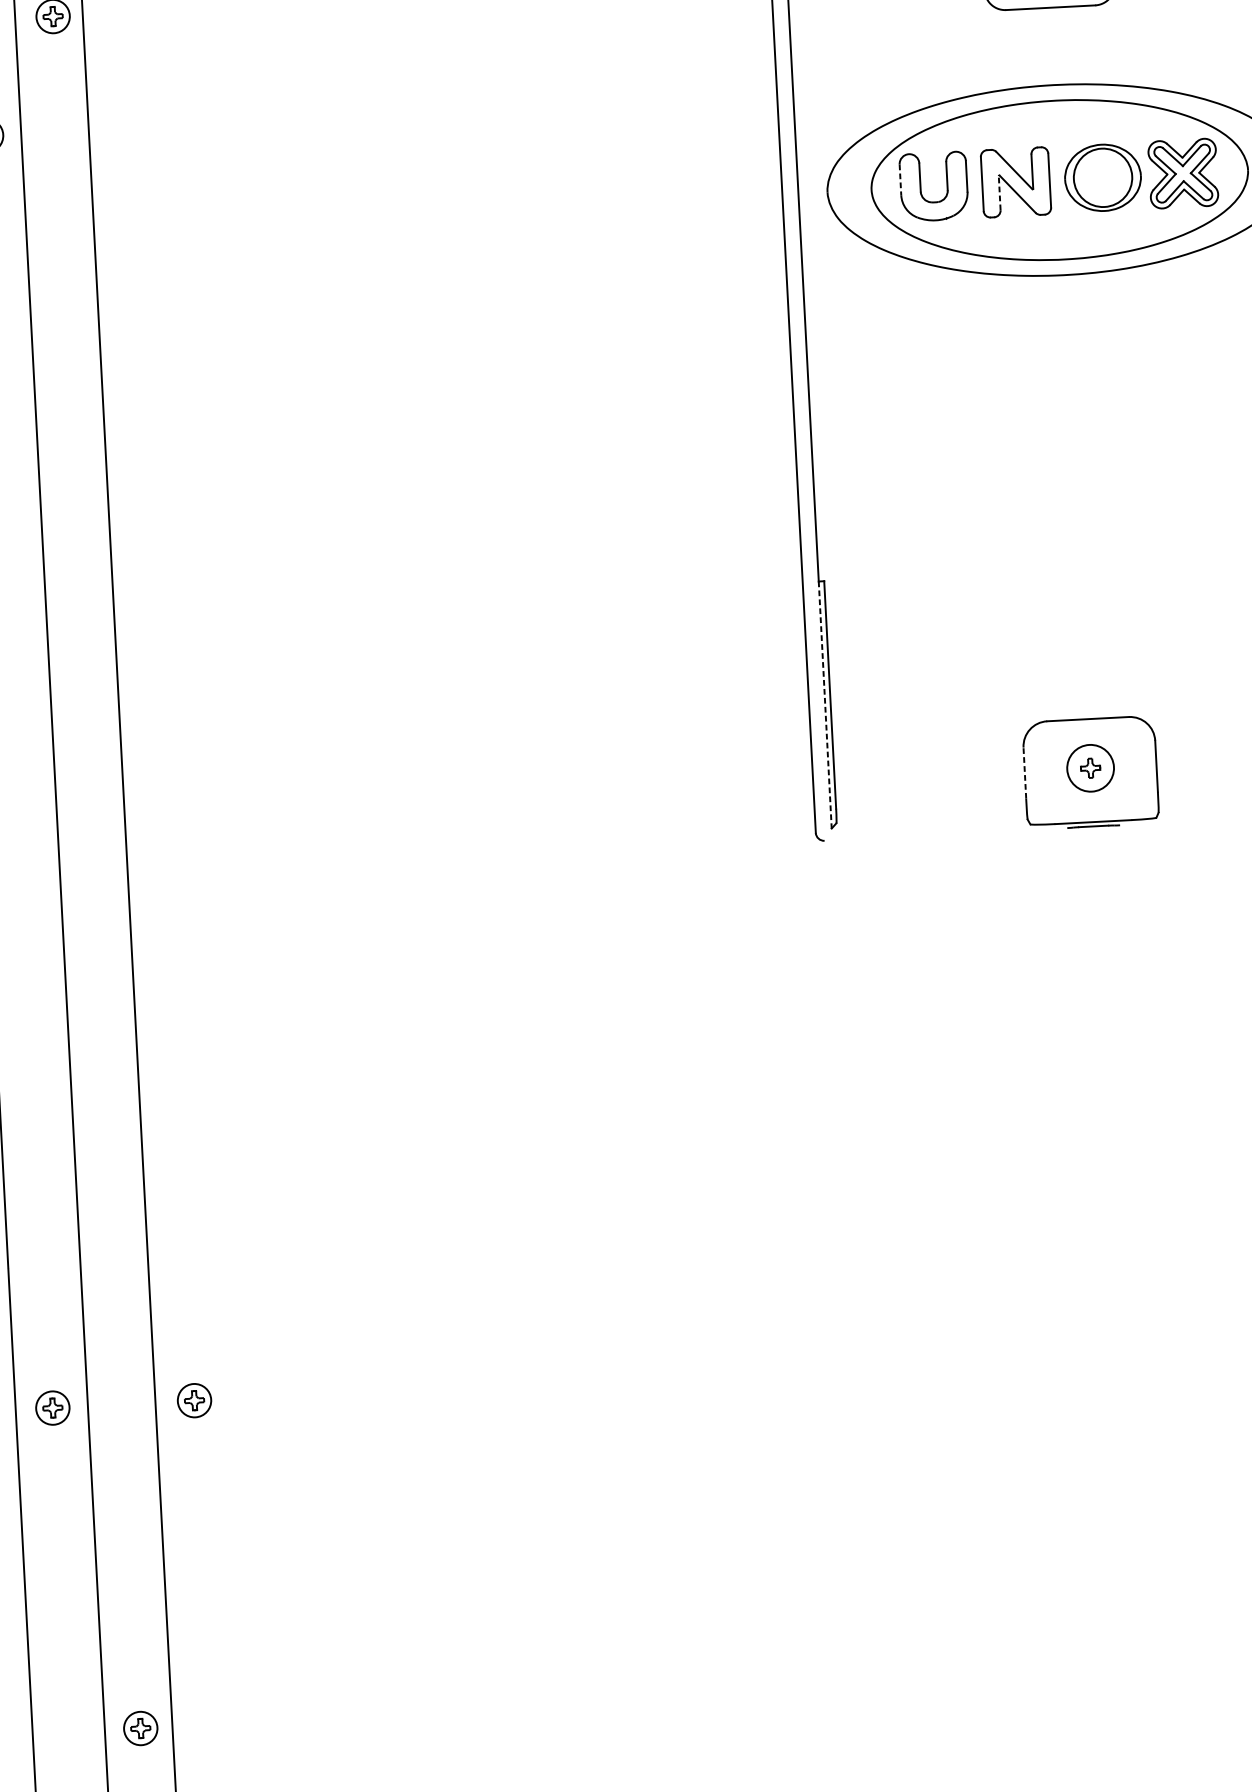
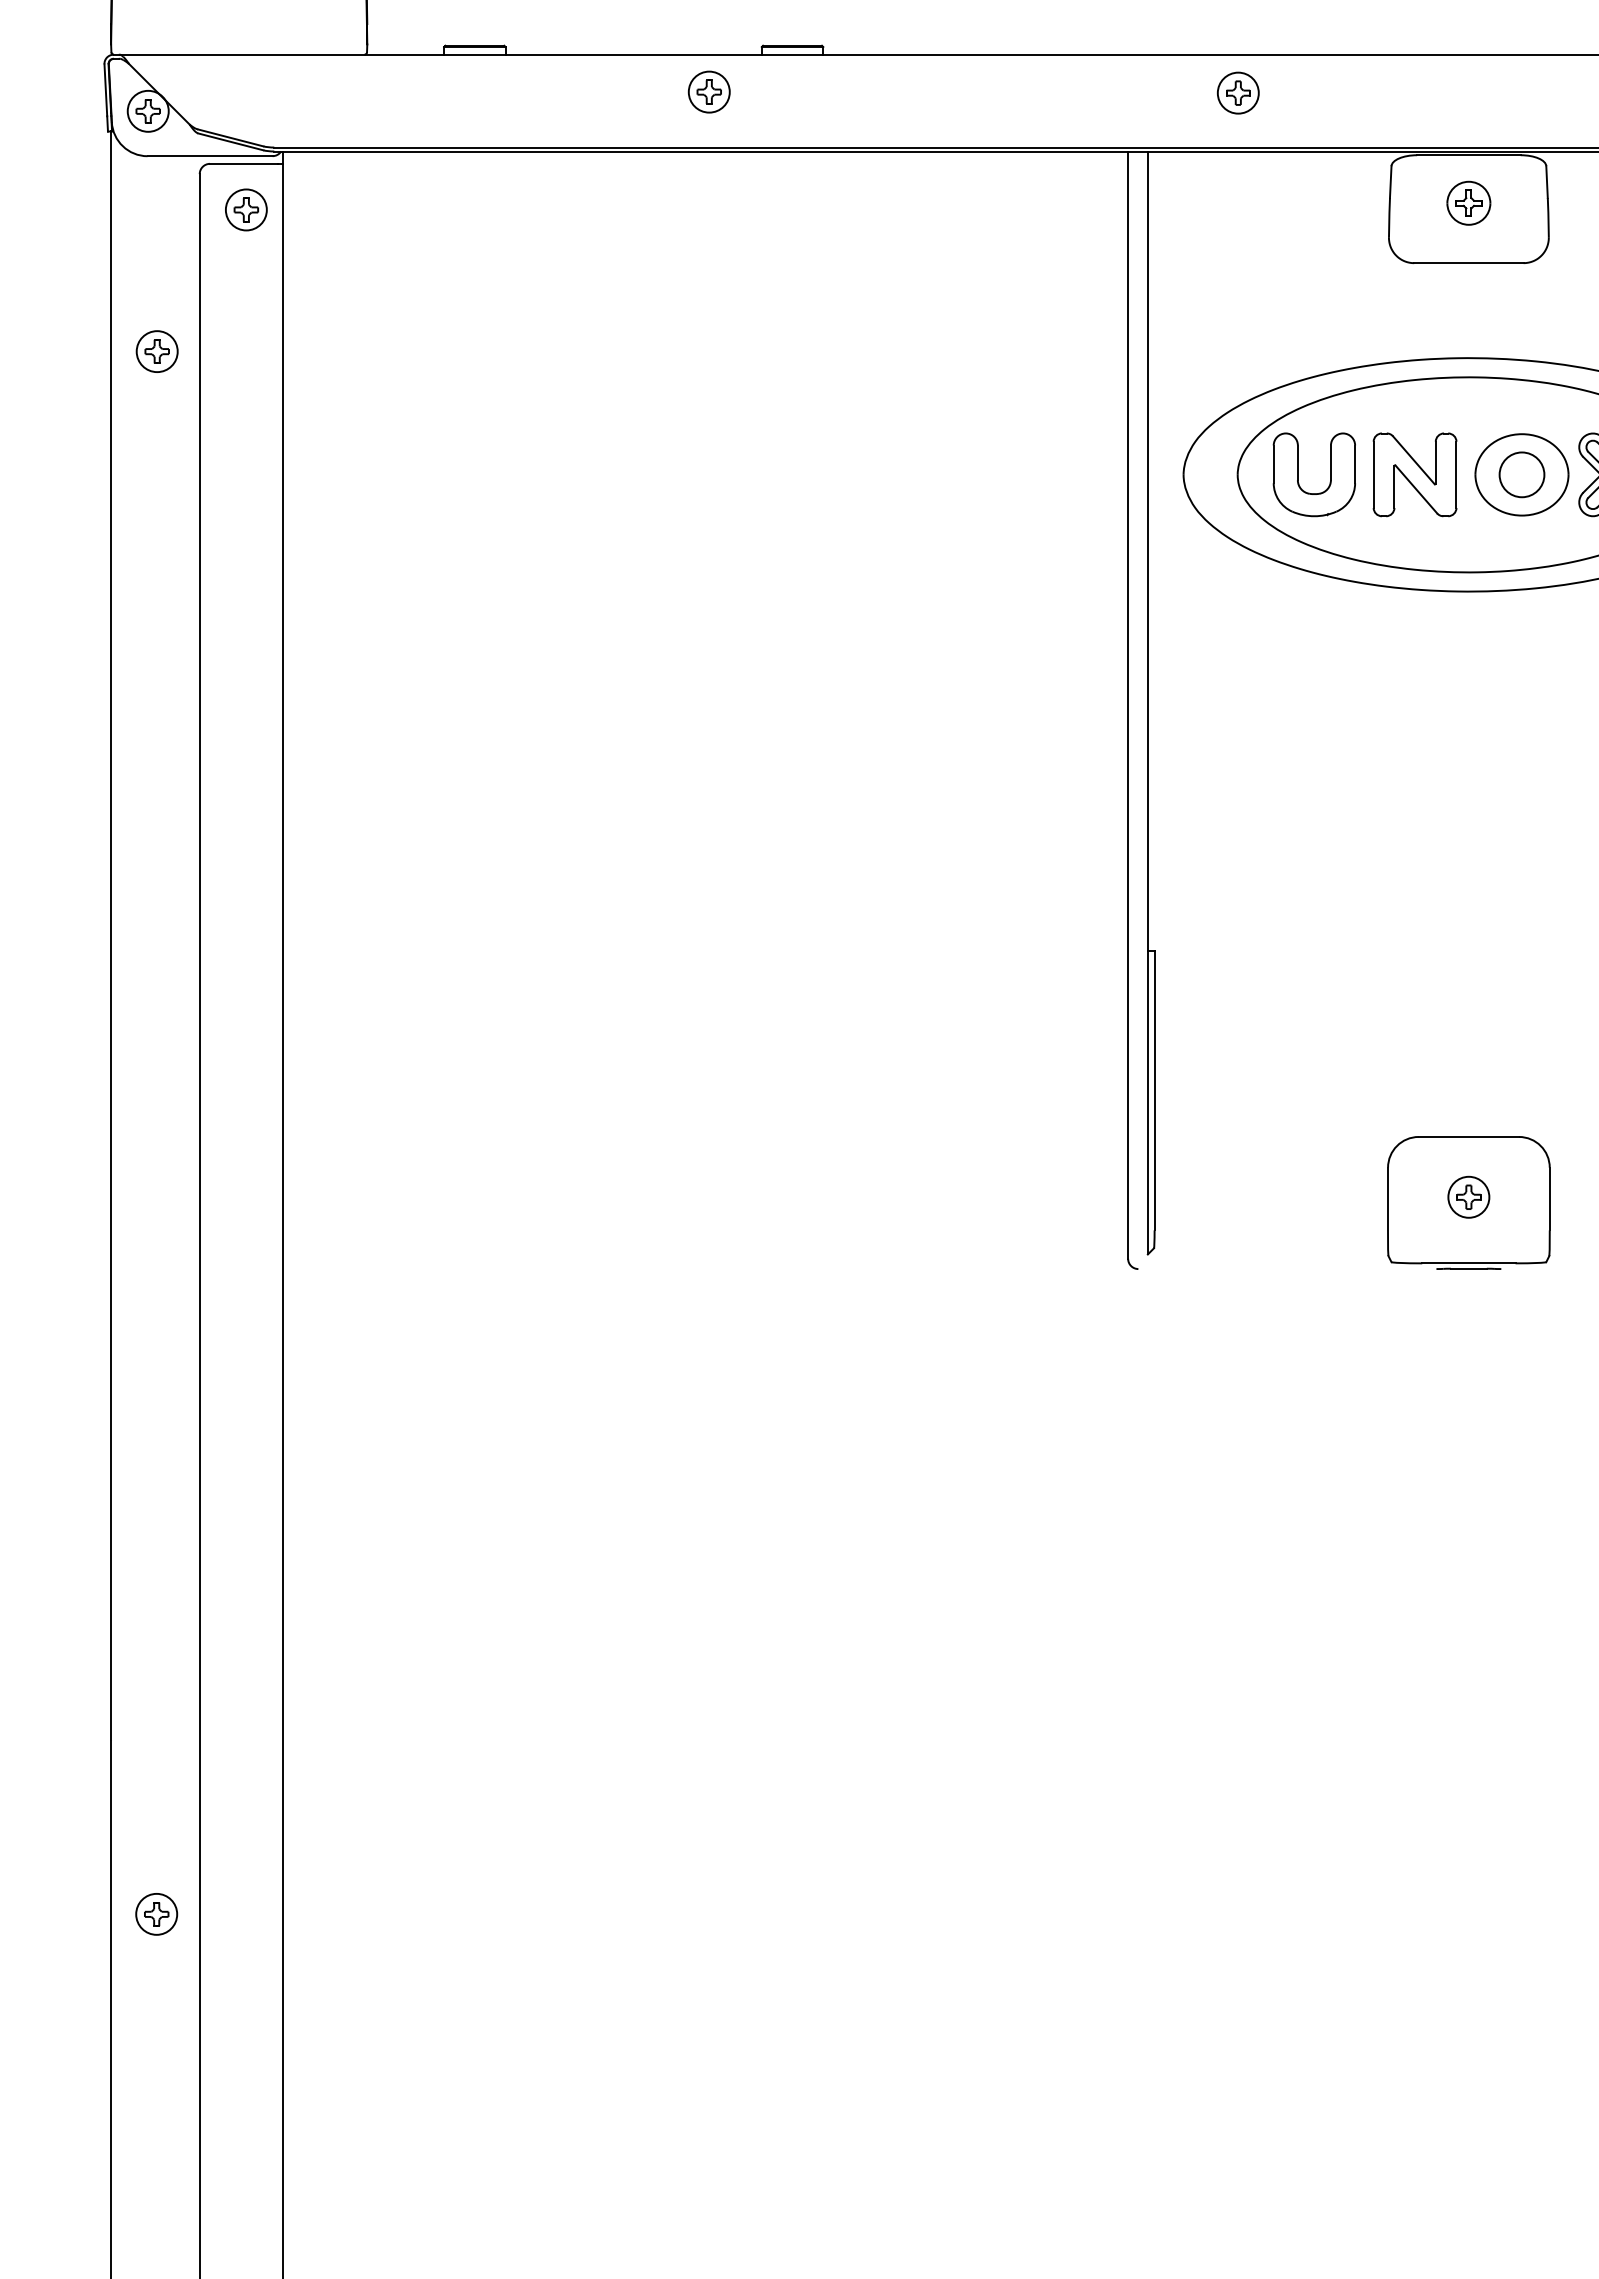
circle: (1102, 177) -> (1521, 474), size x0.62
line: (900, 180) -> (1273, 464), dashed -> solid
line: (999, 193) -> (1394, 487), dashed -> solid
line: (824, 704) -> (1147, 1102), dashed -> solid
circle: (1090, 767) -> (1468, 1196), size x0.71
line: (1025, 772) -> (1388, 1198), dashed -> solid
part: (194, 1400) -> (330, 1914), removed

